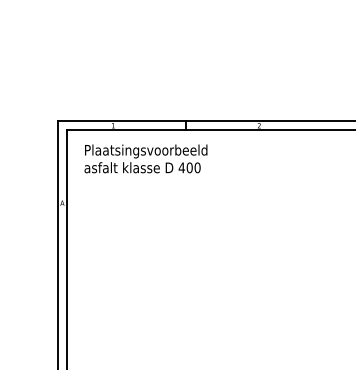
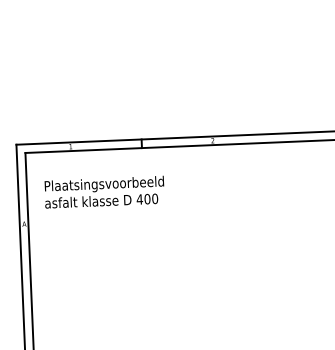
text: (145, 158) -> (104, 191), moved

